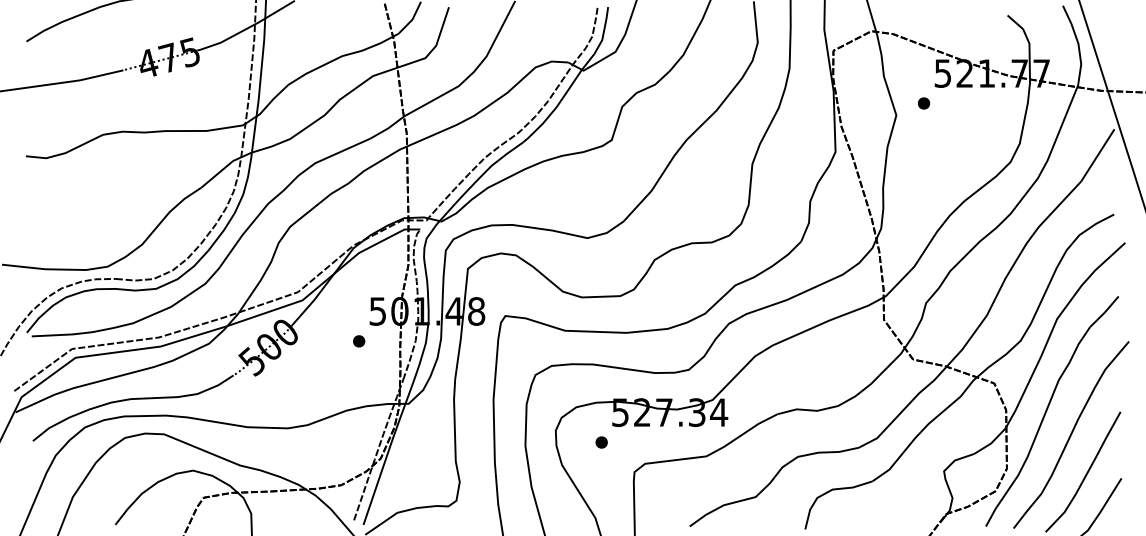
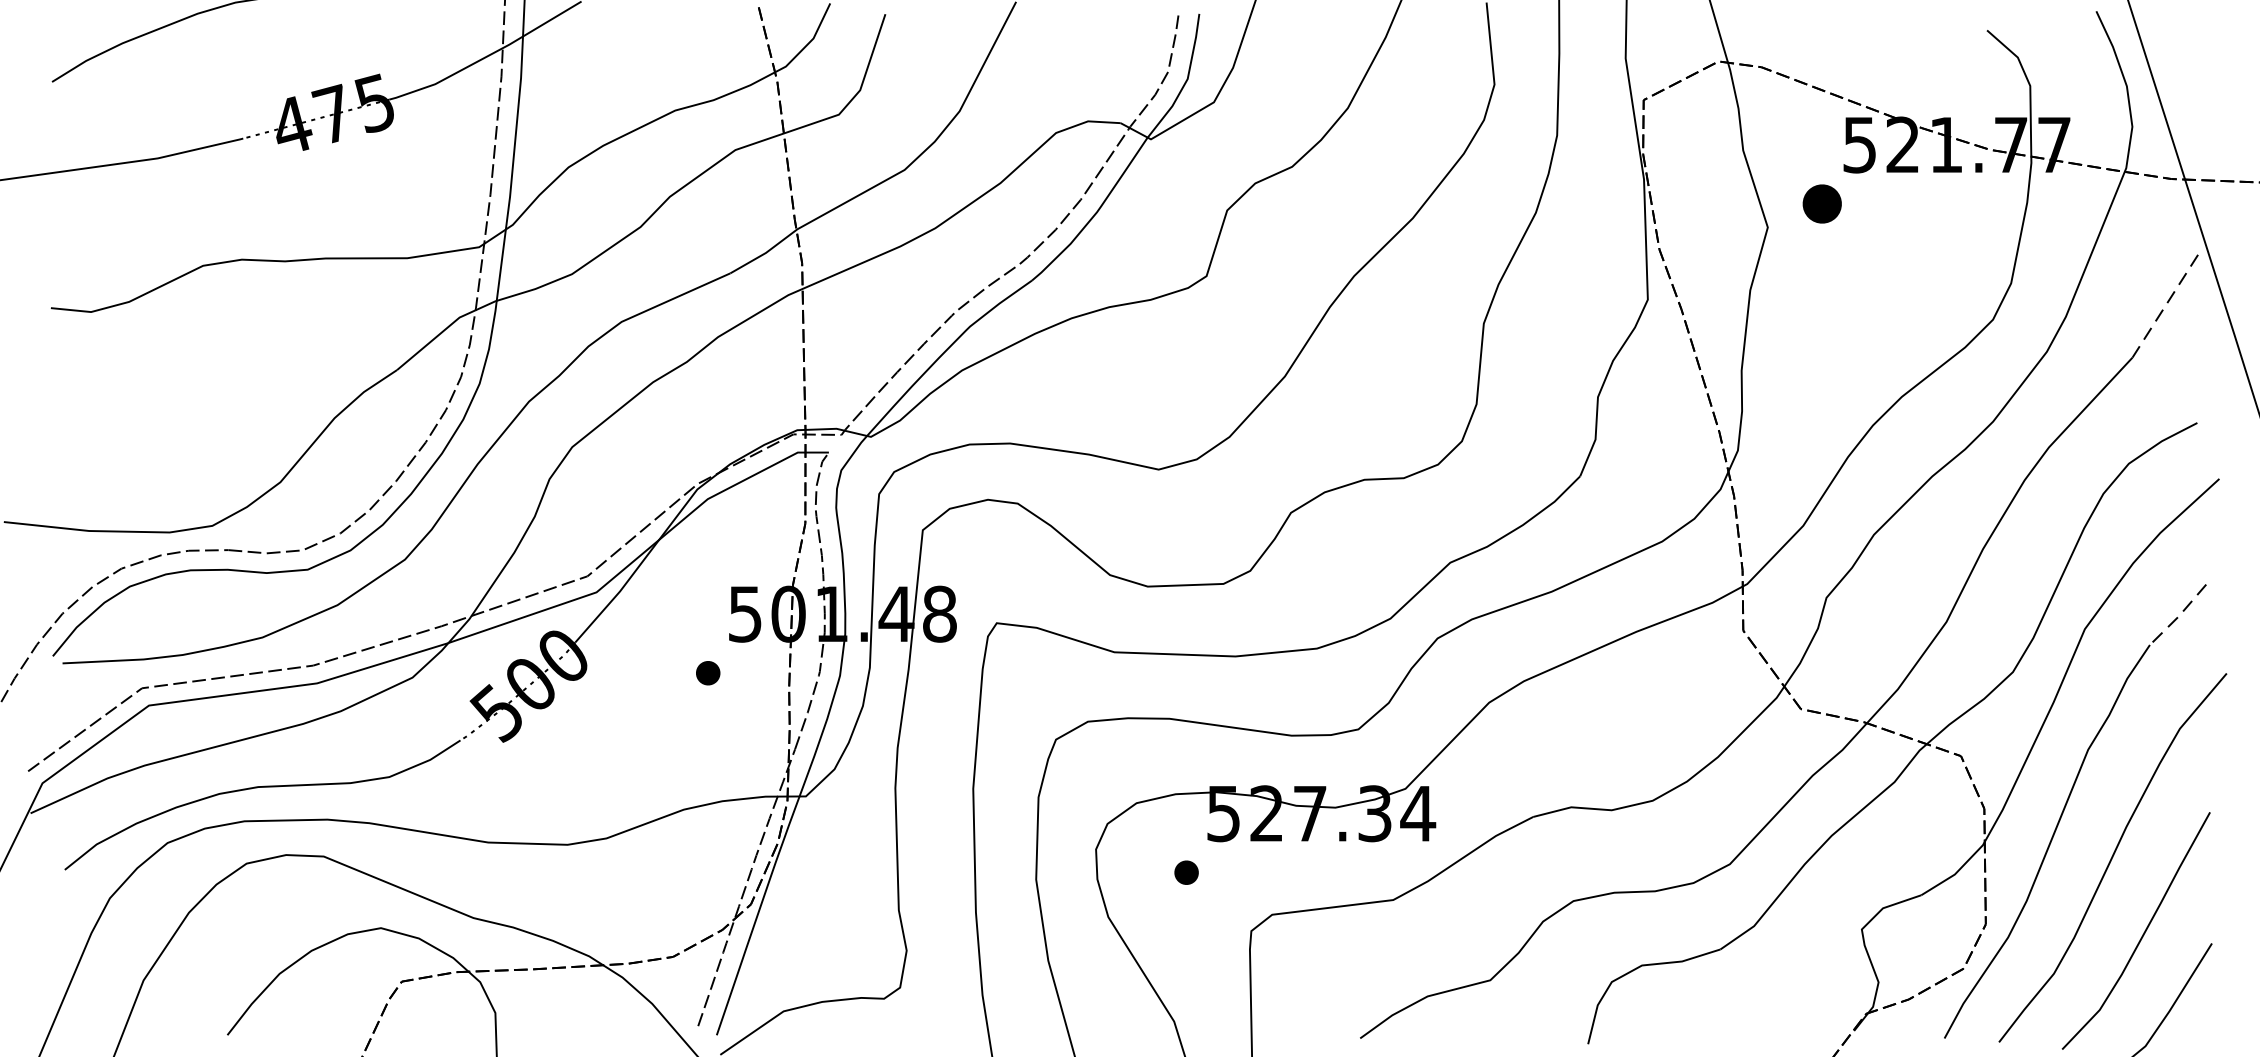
part: (923, 103) -> (1821, 204), size x1.6
line: (1097, 155) -> (2164, 306), solid -> dashed
line: (1104, 312) -> (2178, 616), solid -> dashed

